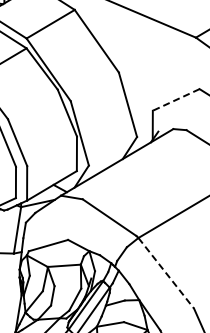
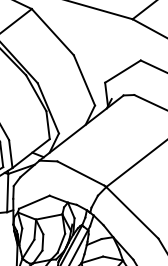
line: (176, 99) -> (123, 71), dashed -> solid
line: (166, 273) -> (132, 212), dashed -> solid

